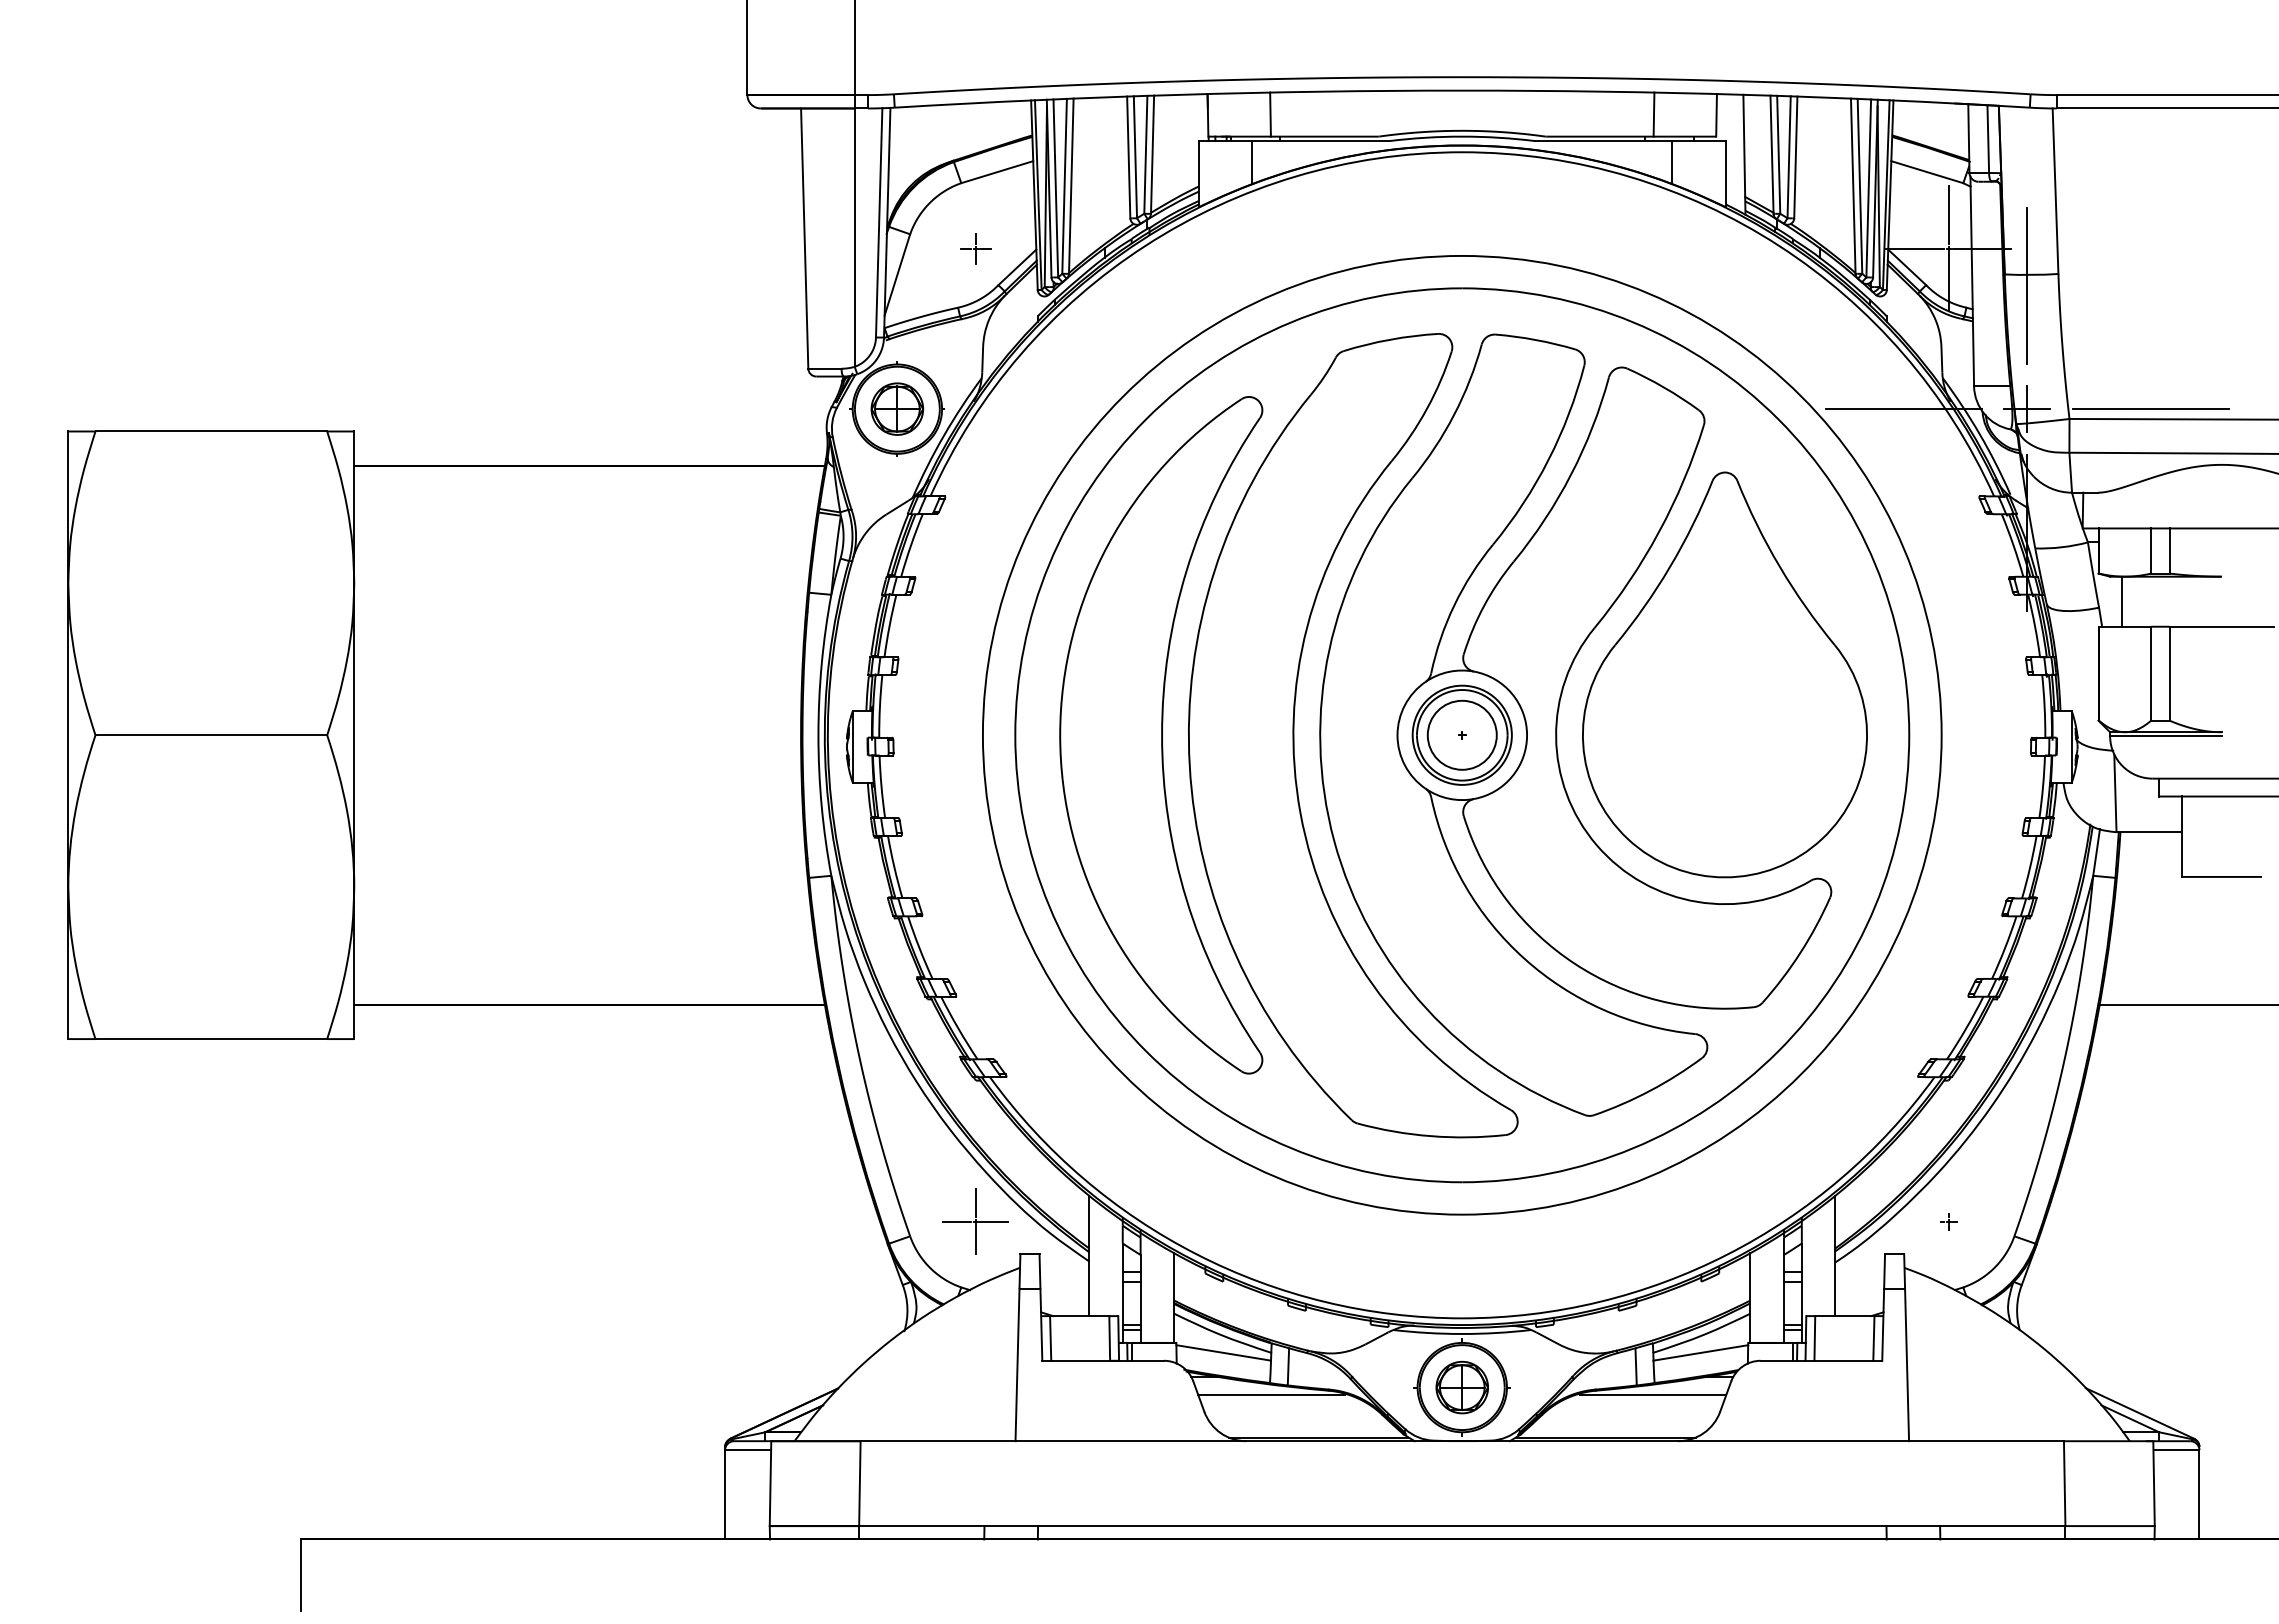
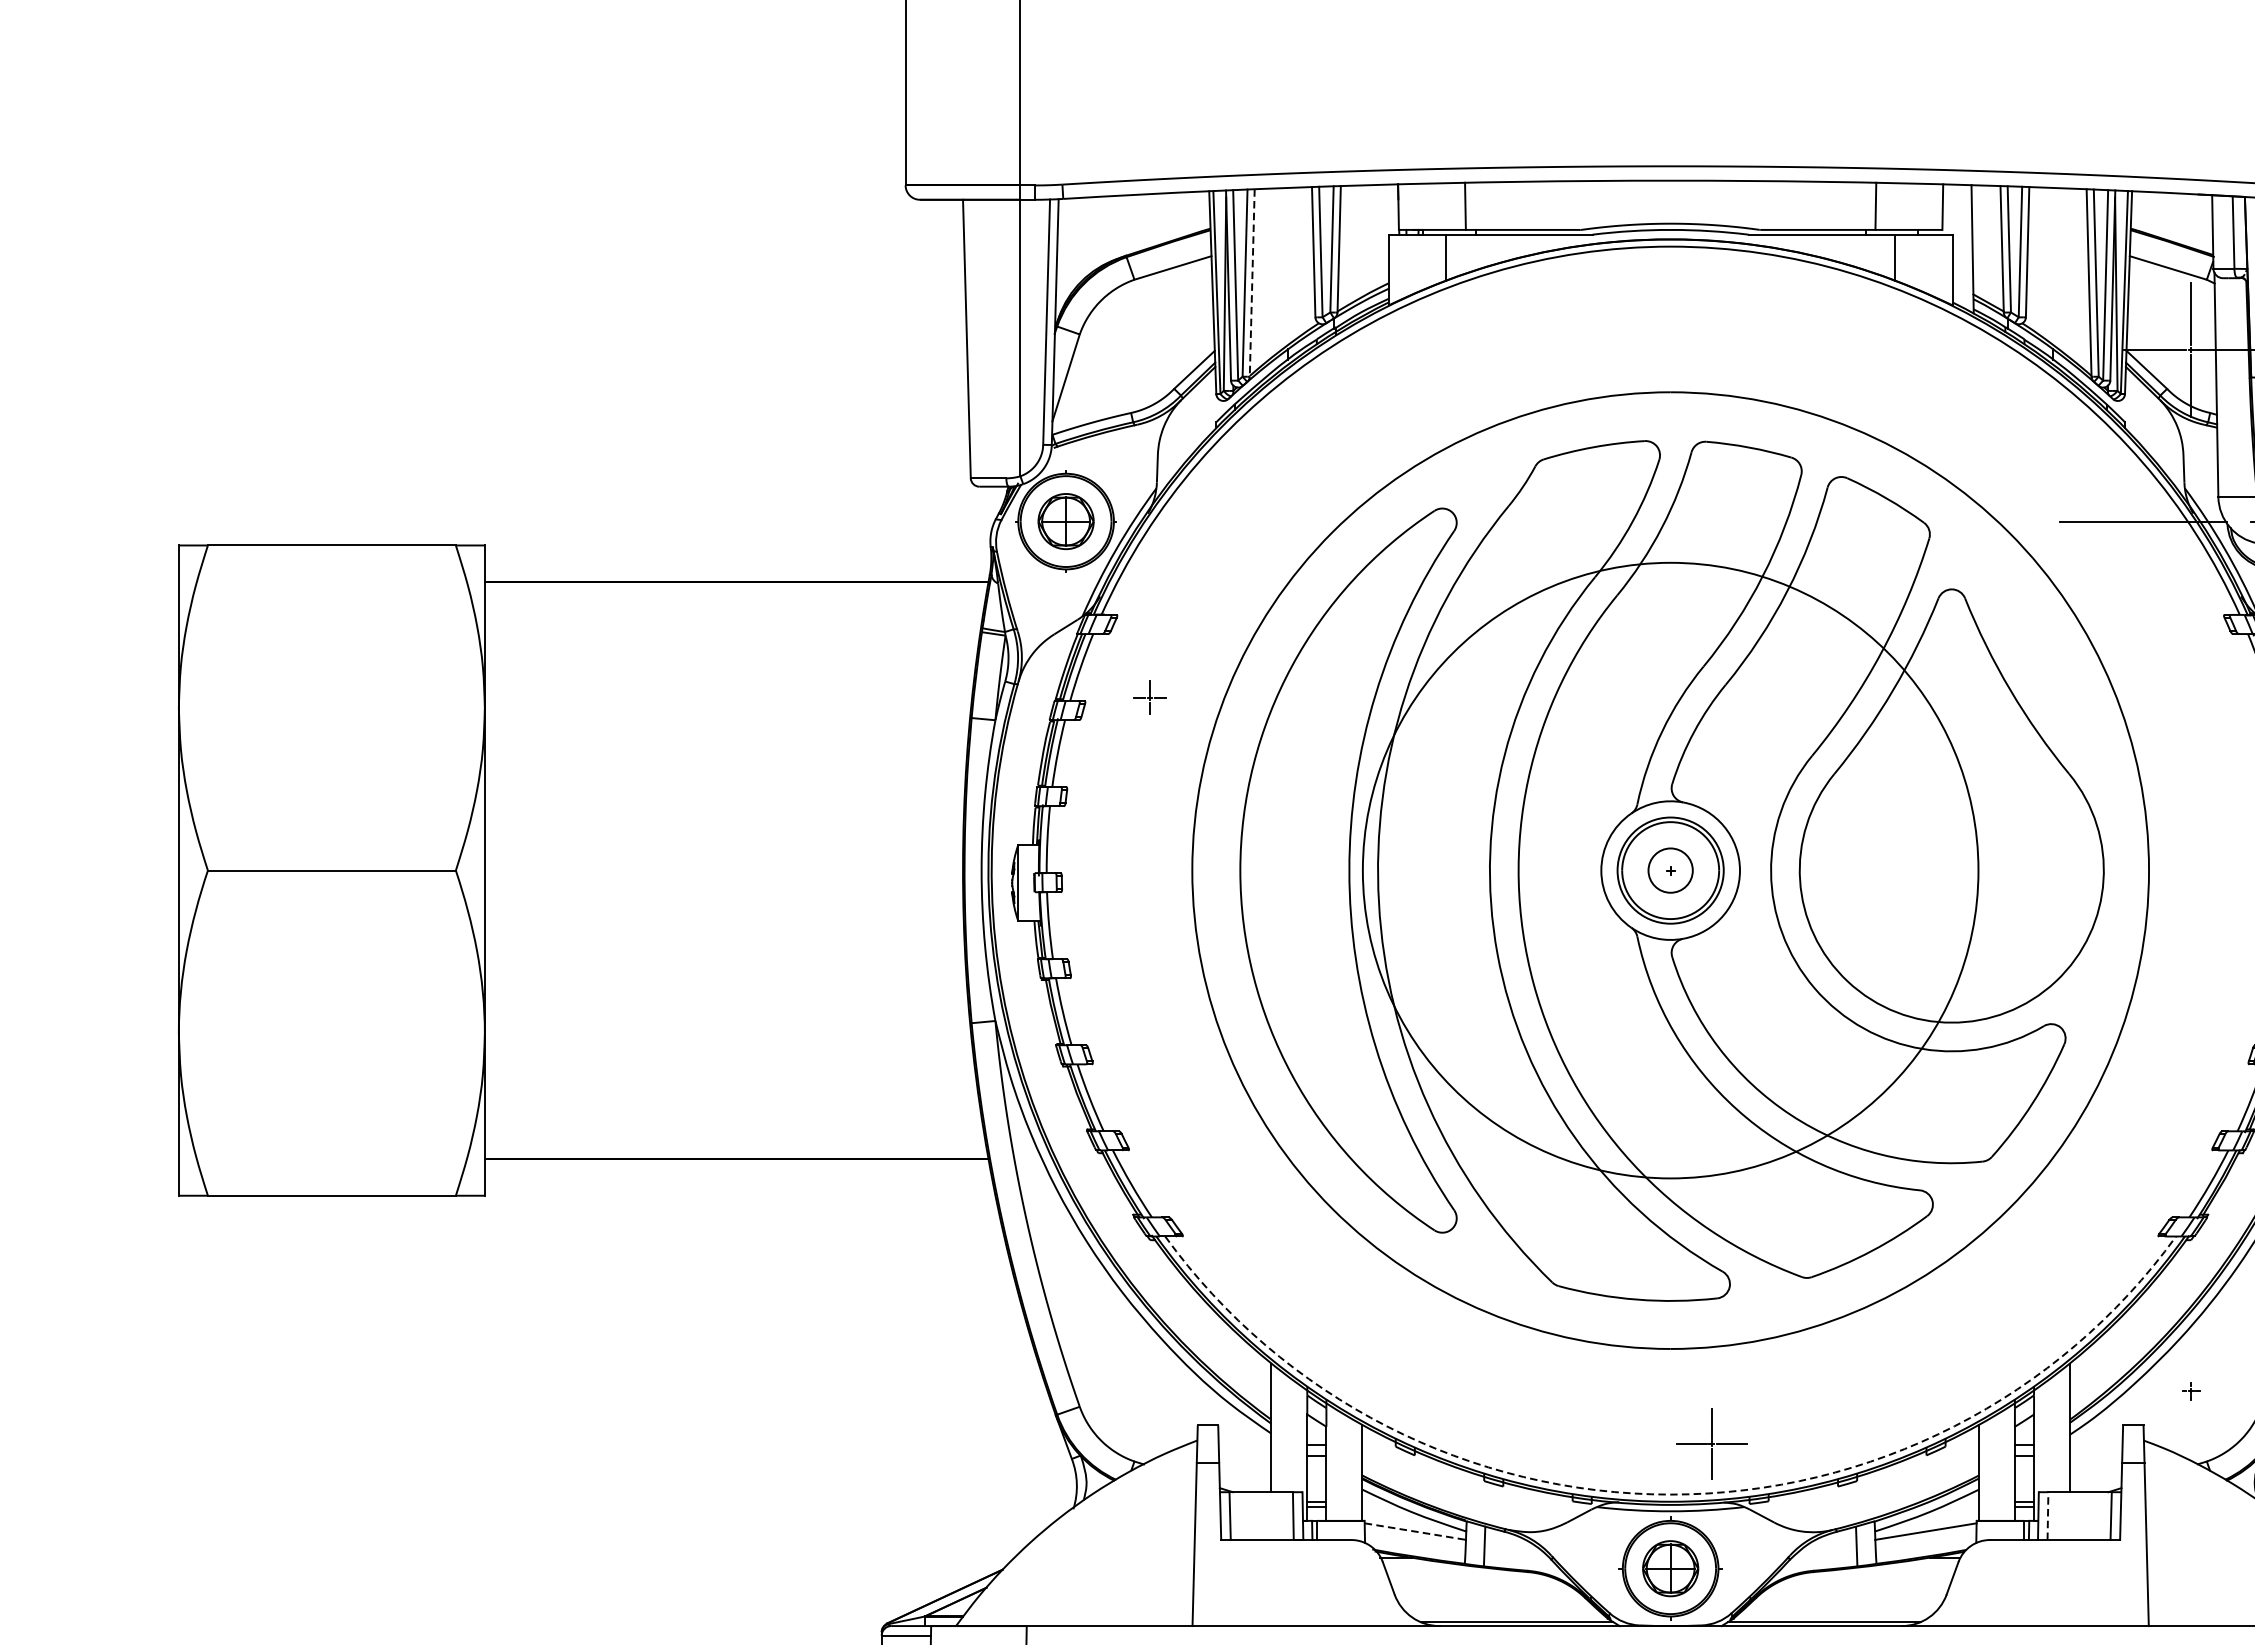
line: (1071, 186) -> (1252, 283), solid -> dashed
part: (975, 248) -> (1149, 697), moved
circle: (1461, 734) -> (1669, 869), size x0.6
circle: (1461, 734) -> (1669, 869), size x0.6
part: (975, 1221) -> (1711, 1443), moved
arc: (1462, 1318) -> (1670, 1494), solid -> dashed
line: (1814, 1337) -> (2047, 1515), solid -> dashed
line: (1223, 1352) -> (1415, 1531), solid -> dashed
line: (1271, 1394) -> (1466, 1576), removed
line: (1652, 1394) -> (1874, 1576), removed

